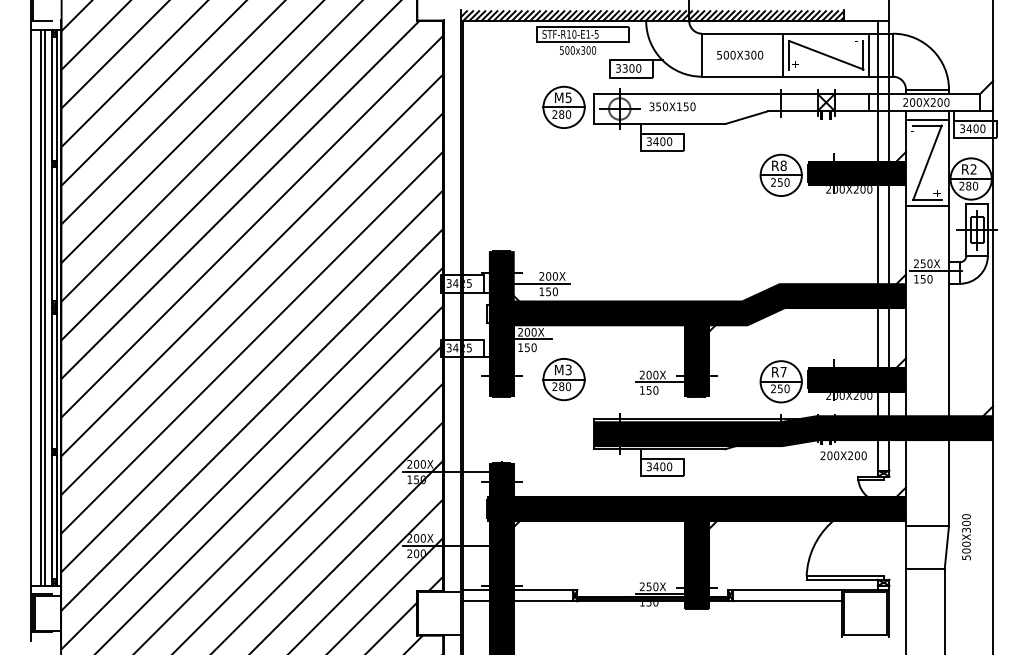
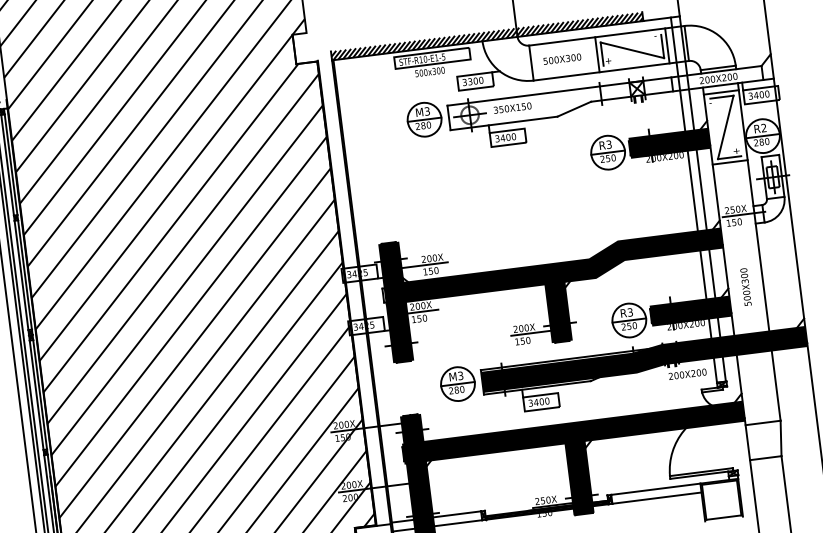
text: (568, 97) -> (427, 111), M5 -> M3
text: (783, 165) -> (608, 144), R8 -> R3
text: (783, 371) -> (630, 311), R7 -> R3
part: (563, 379) -> (457, 384), moved
text: (966, 537) -> (745, 287), moved

